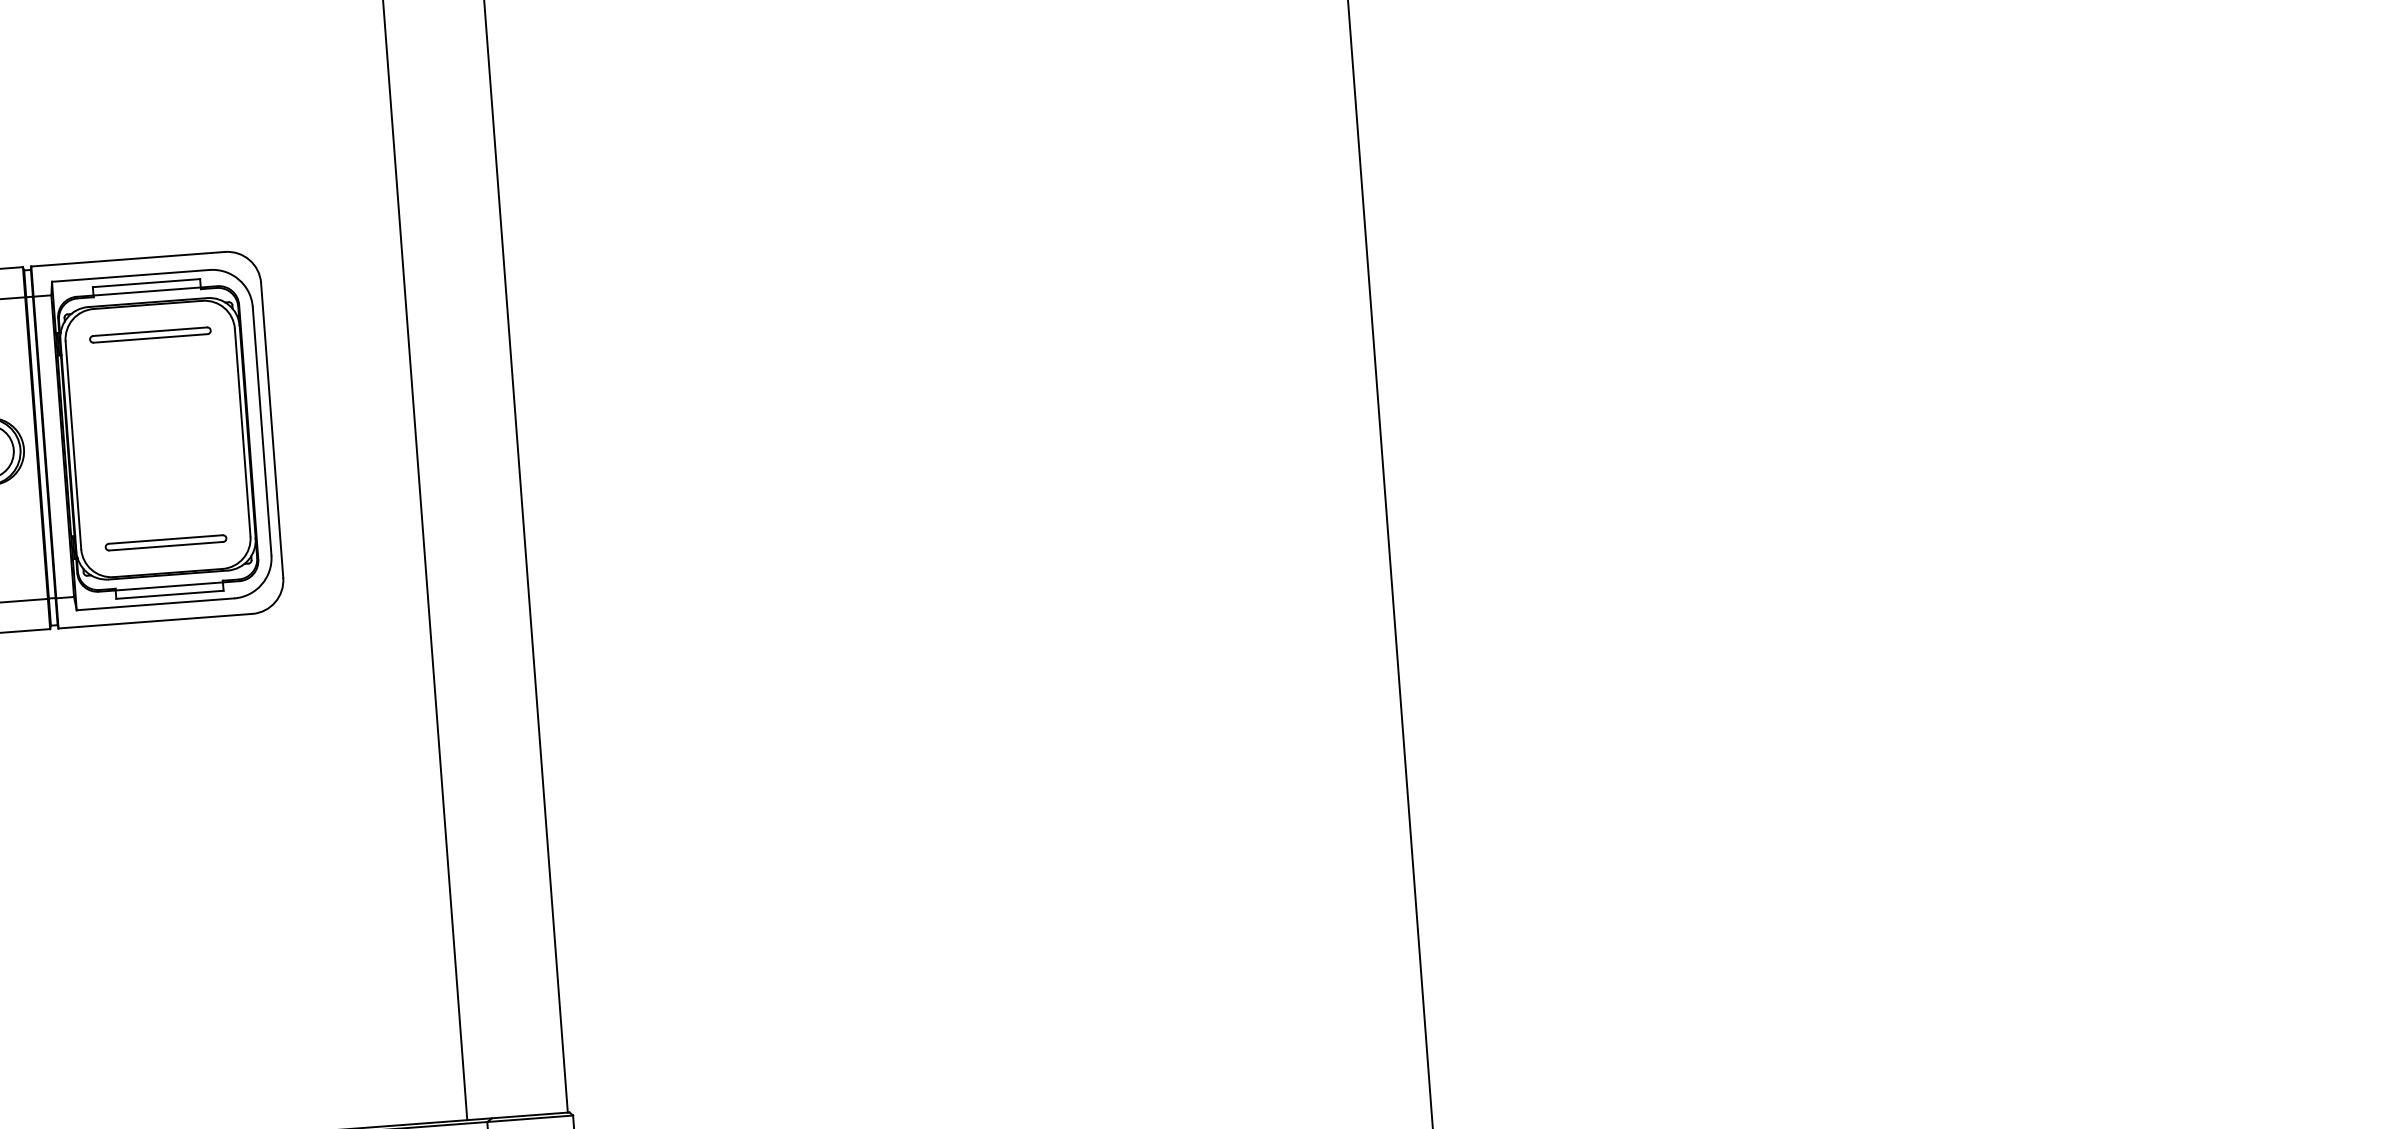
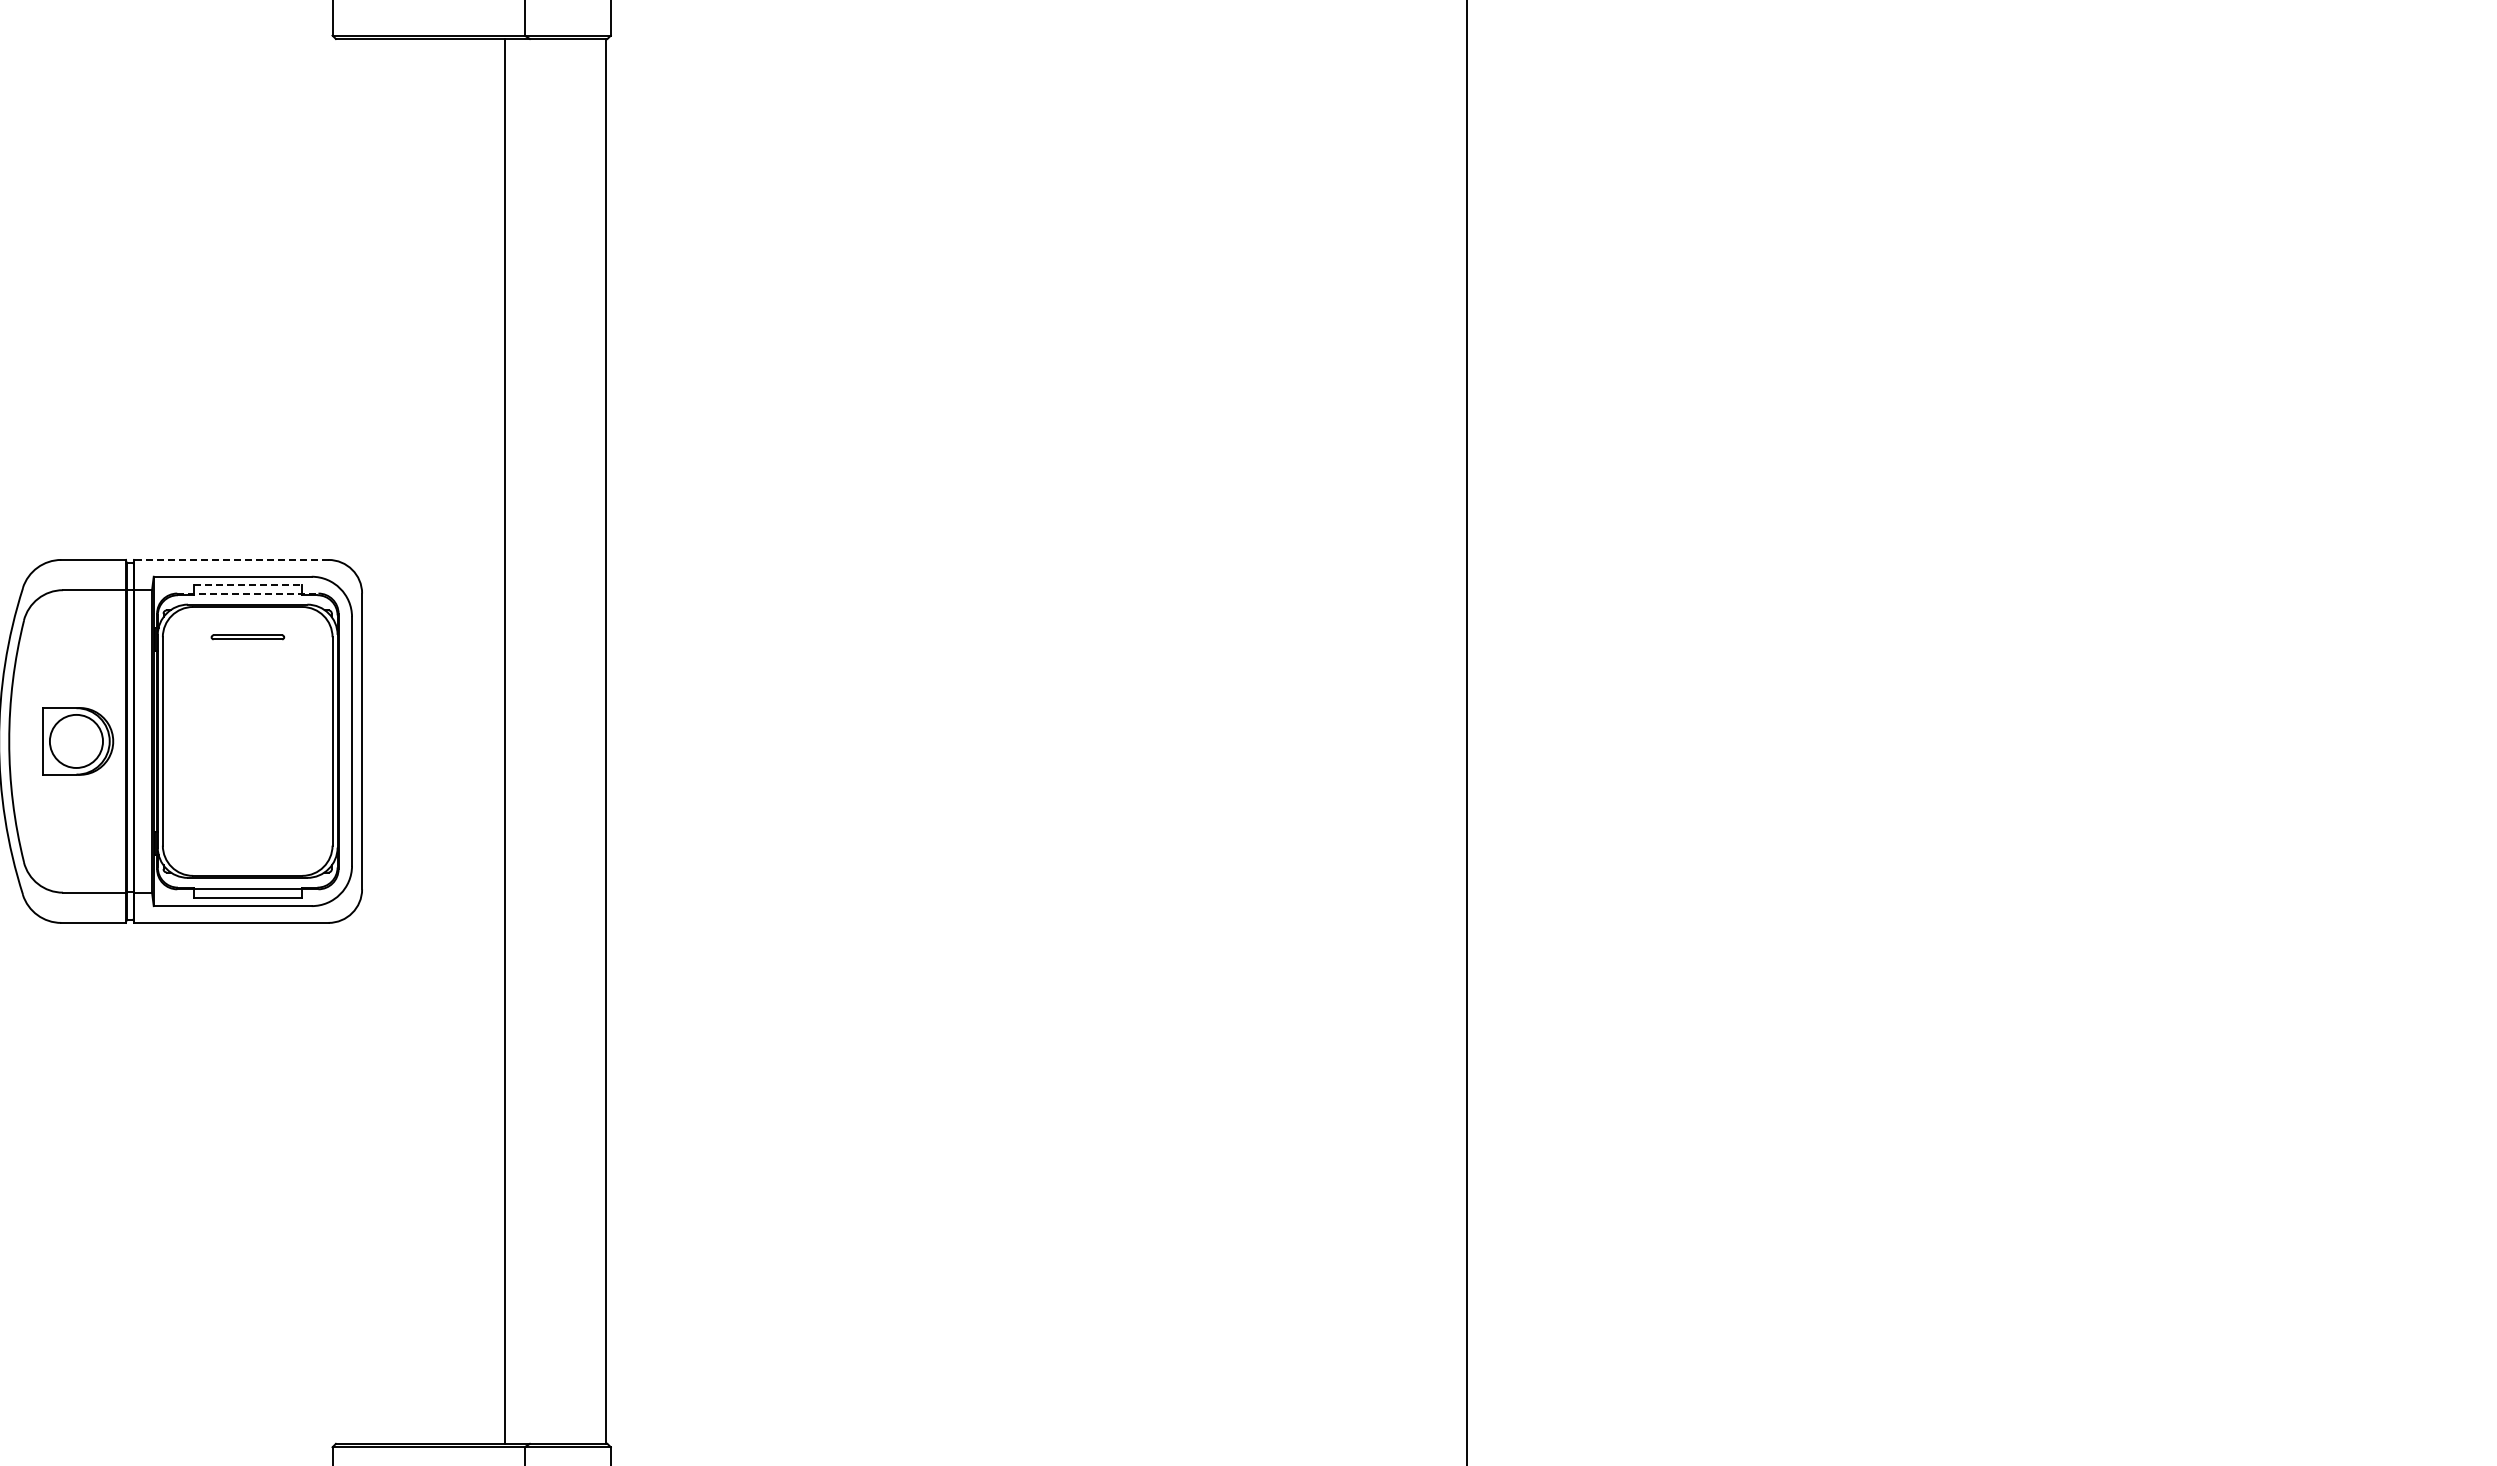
line: (127, 258) -> (230, 559), solid -> dashed
line: (146, 283) -> (247, 585), solid -> dashed
line: (146, 291) -> (247, 593), solid -> dashed
part: (150, 335) -> (247, 637), size x0.6
part: (165, 542) -> (247, 845), removed

